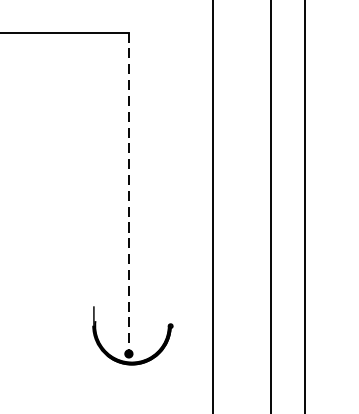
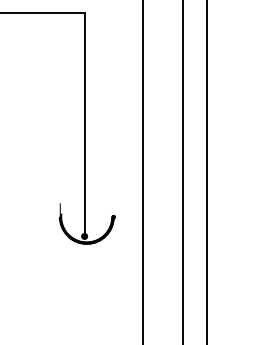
line: (128, 192) -> (84, 124), dashed -> solid

